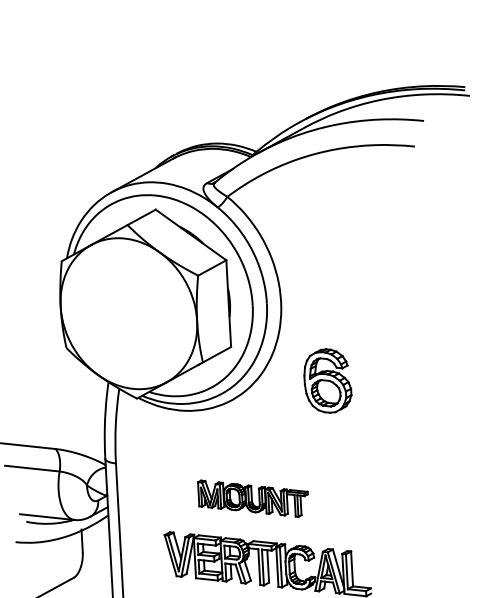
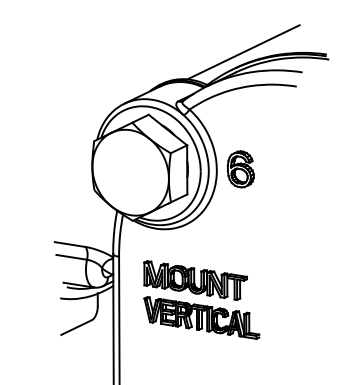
line: (317, 91) -> (243, 52), added
part: (327, 381) -> (240, 169), moved
part: (253, 498) -> (195, 280), size x1.67

